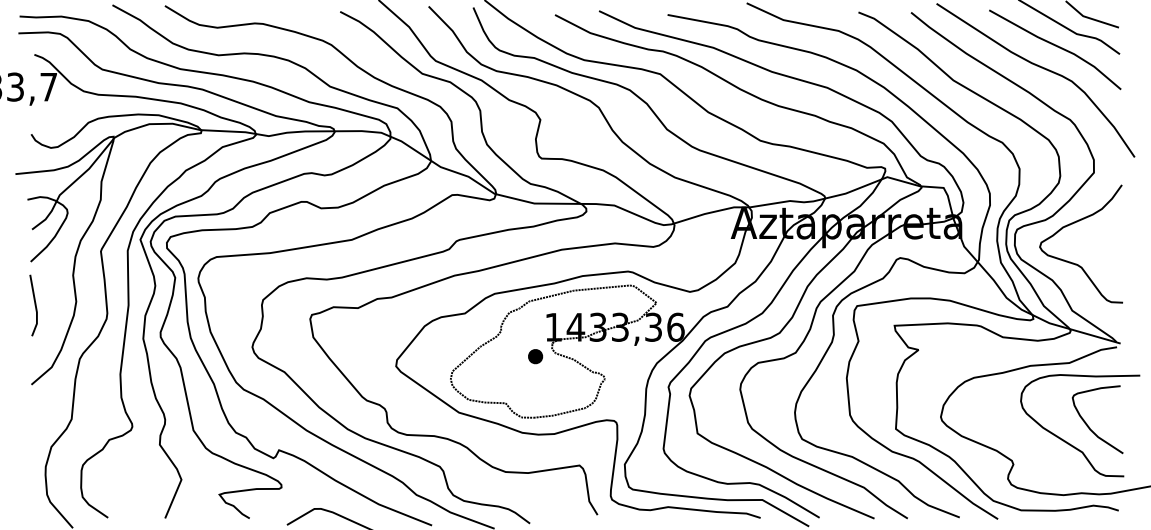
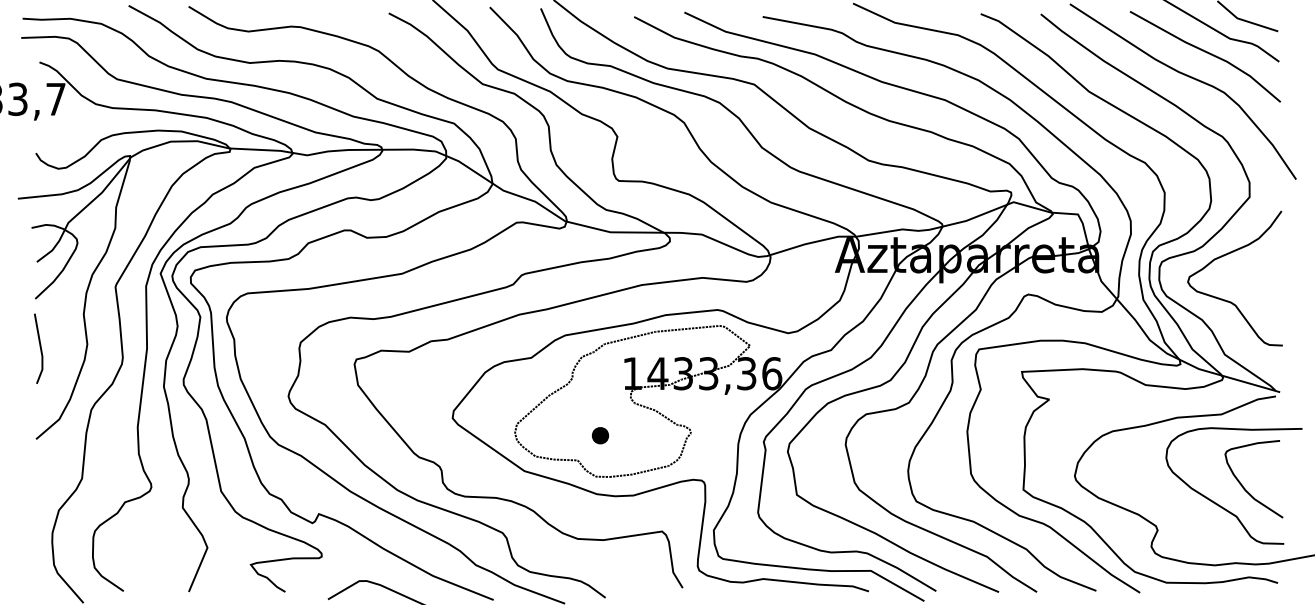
part: (535, 356) -> (600, 435), moved

